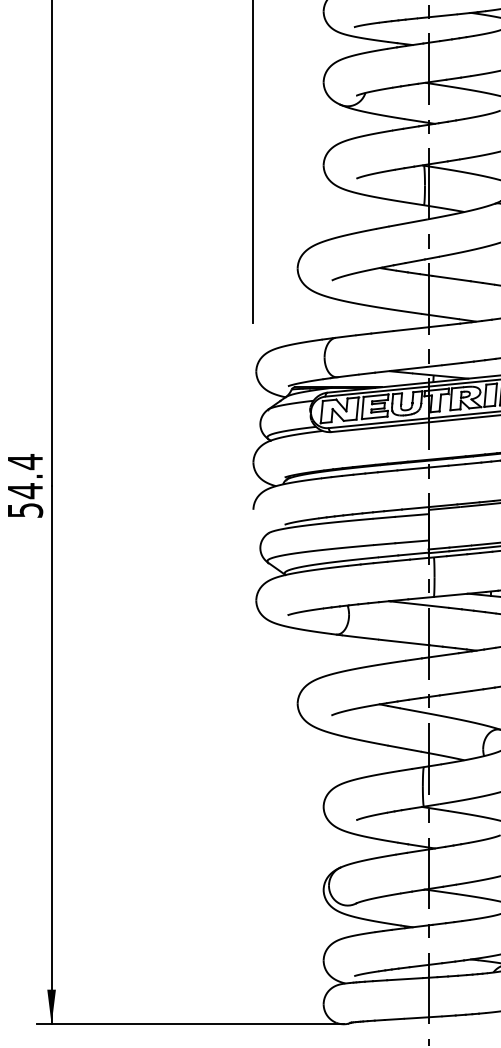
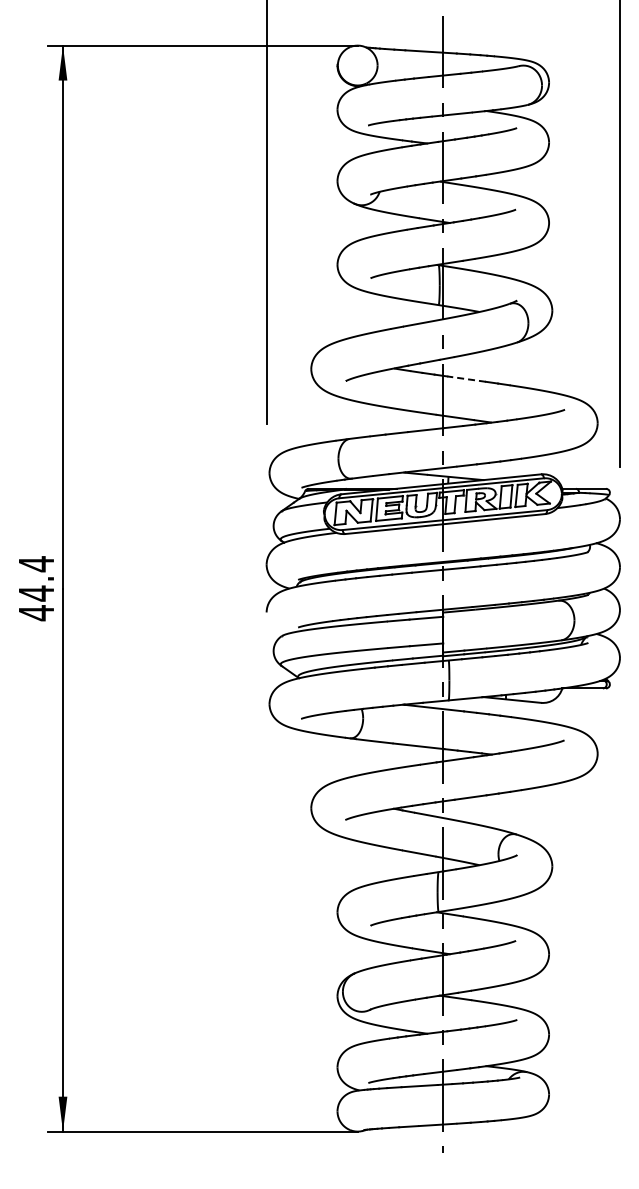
line: (451, 278) -> (466, 379), solid -> dashed
text: (25, 510) -> (36, 613), 54.4 -> 44.4

